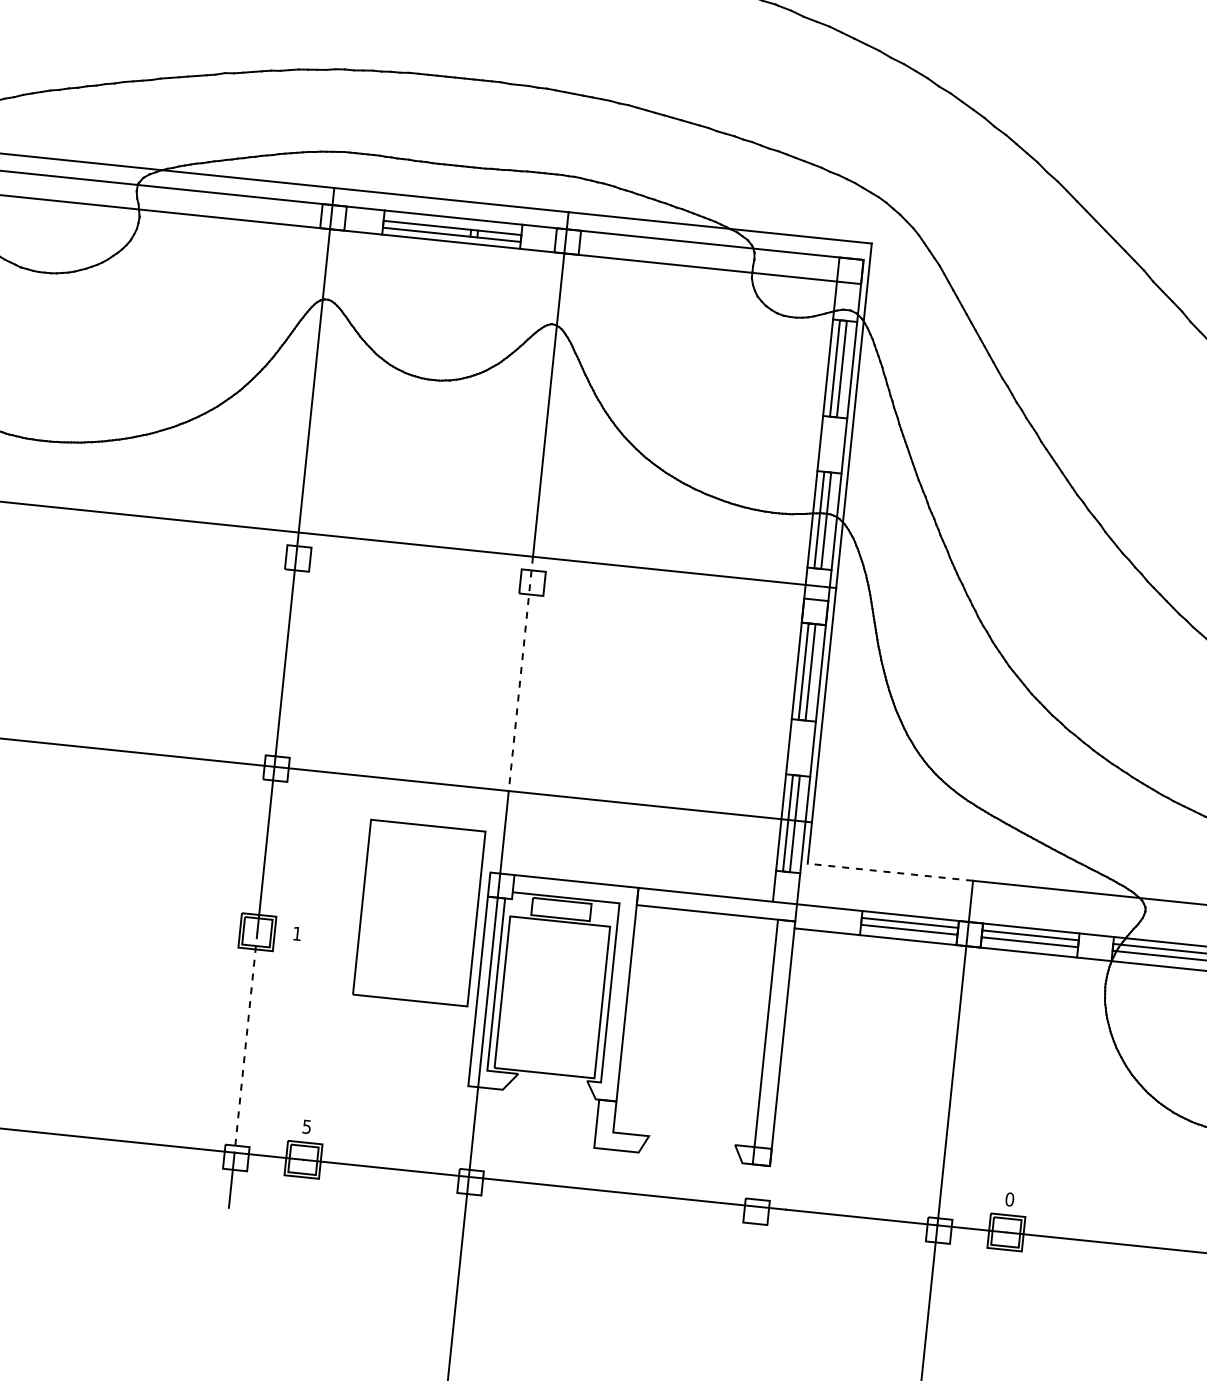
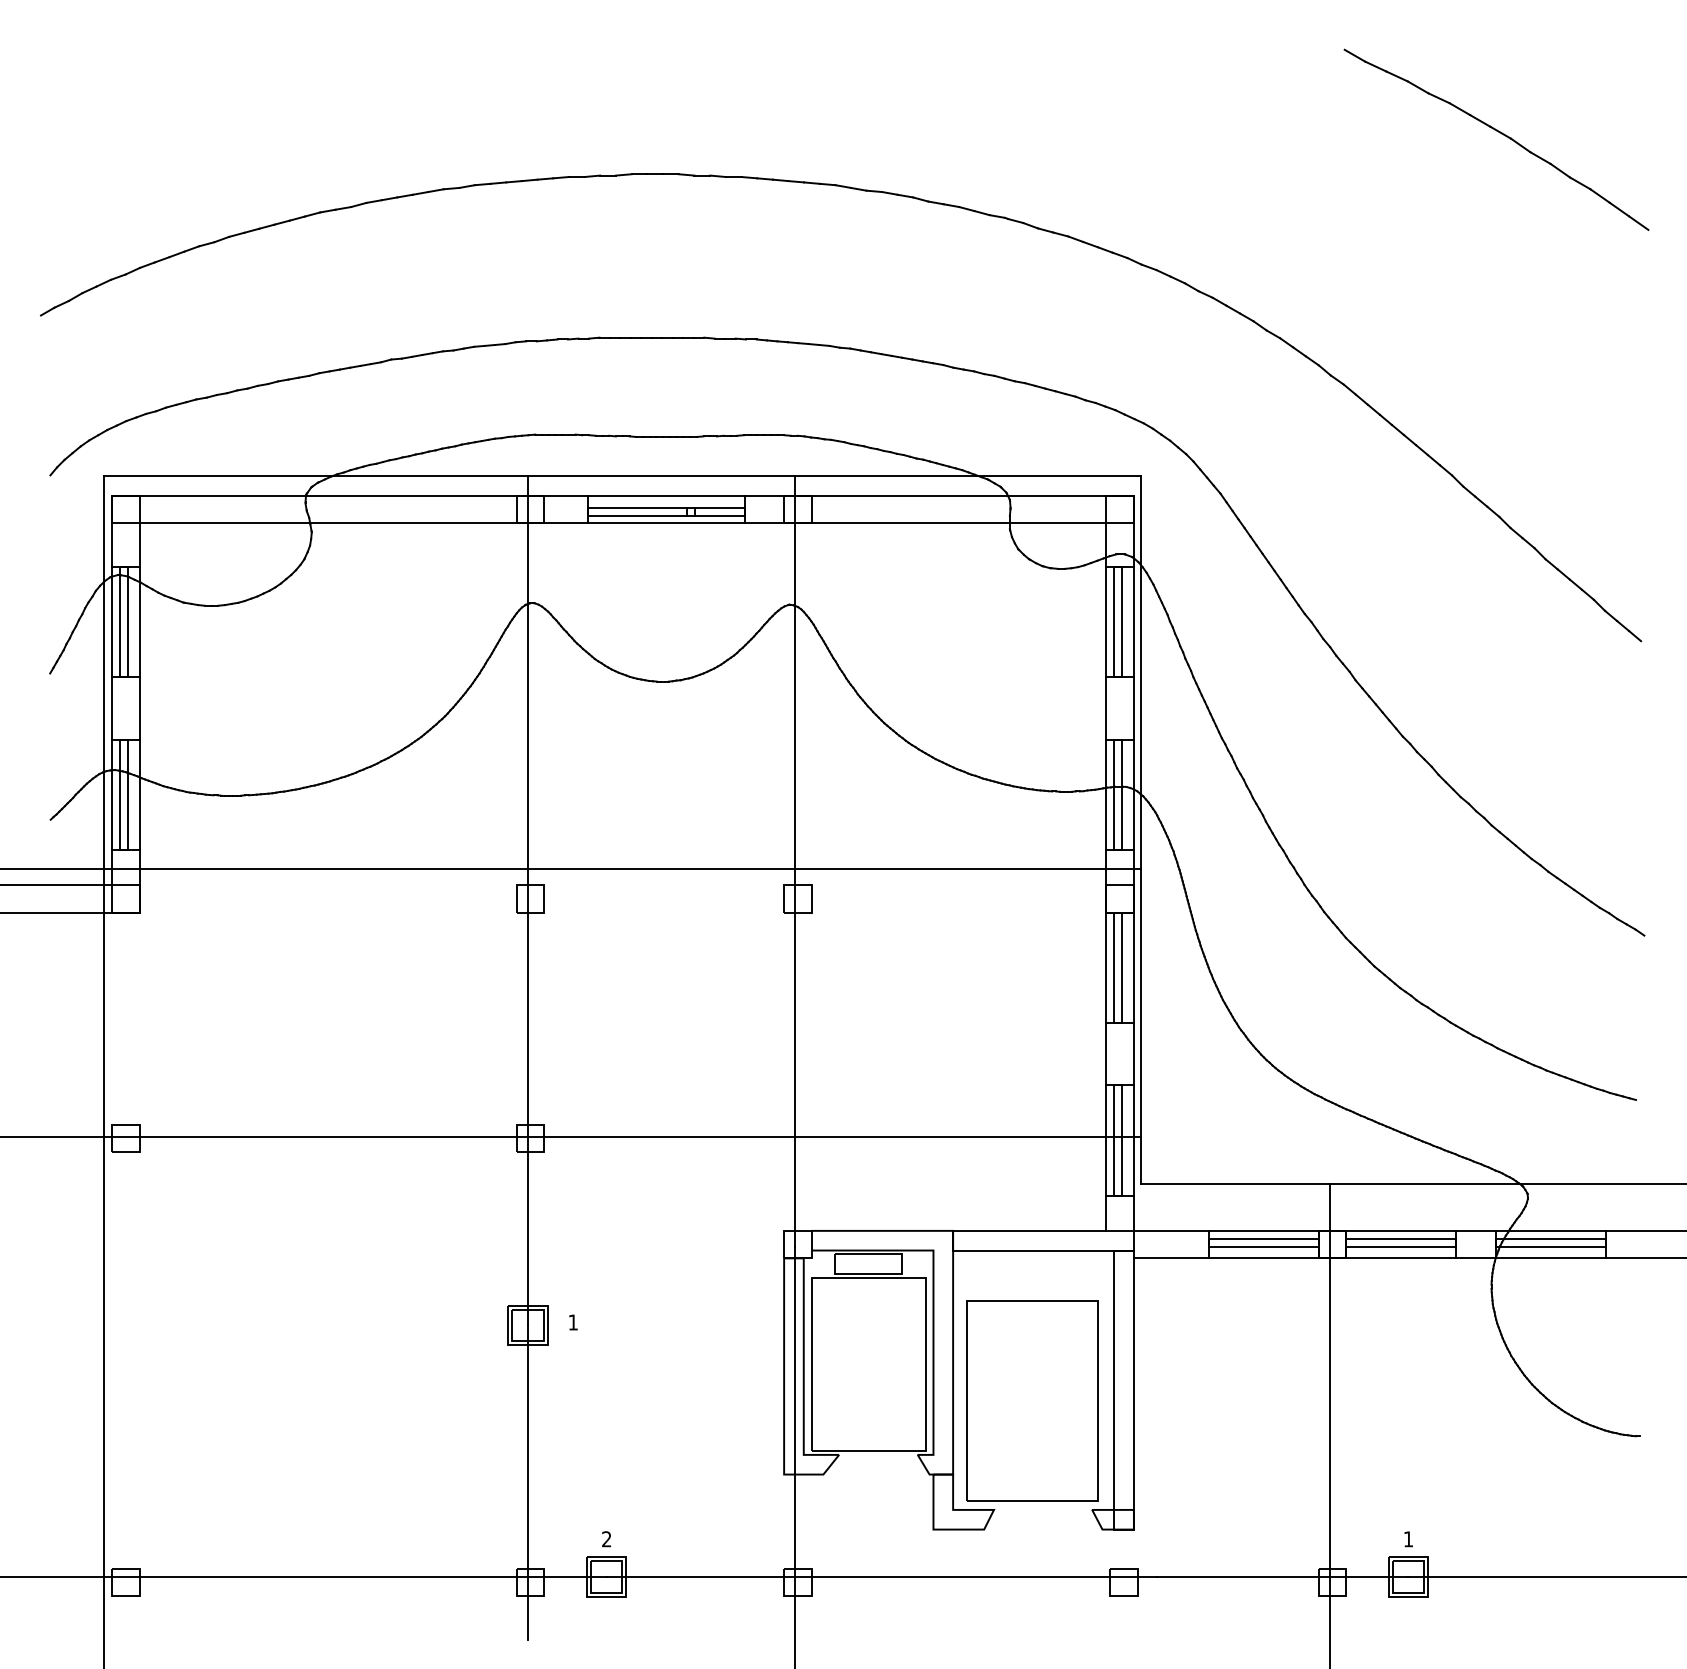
line: (520, 674) -> (795, 1003), dashed -> solid
line: (890, 871) -> (1235, 1183), dashed -> solid
part: (419, 912) -> (1032, 1400), moved
line: (246, 1042) -> (528, 1451), dashed -> solid
text: (306, 1127) -> (606, 1539), 5 -> 2
text: (1009, 1199) -> (1408, 1539), 0 -> 1

